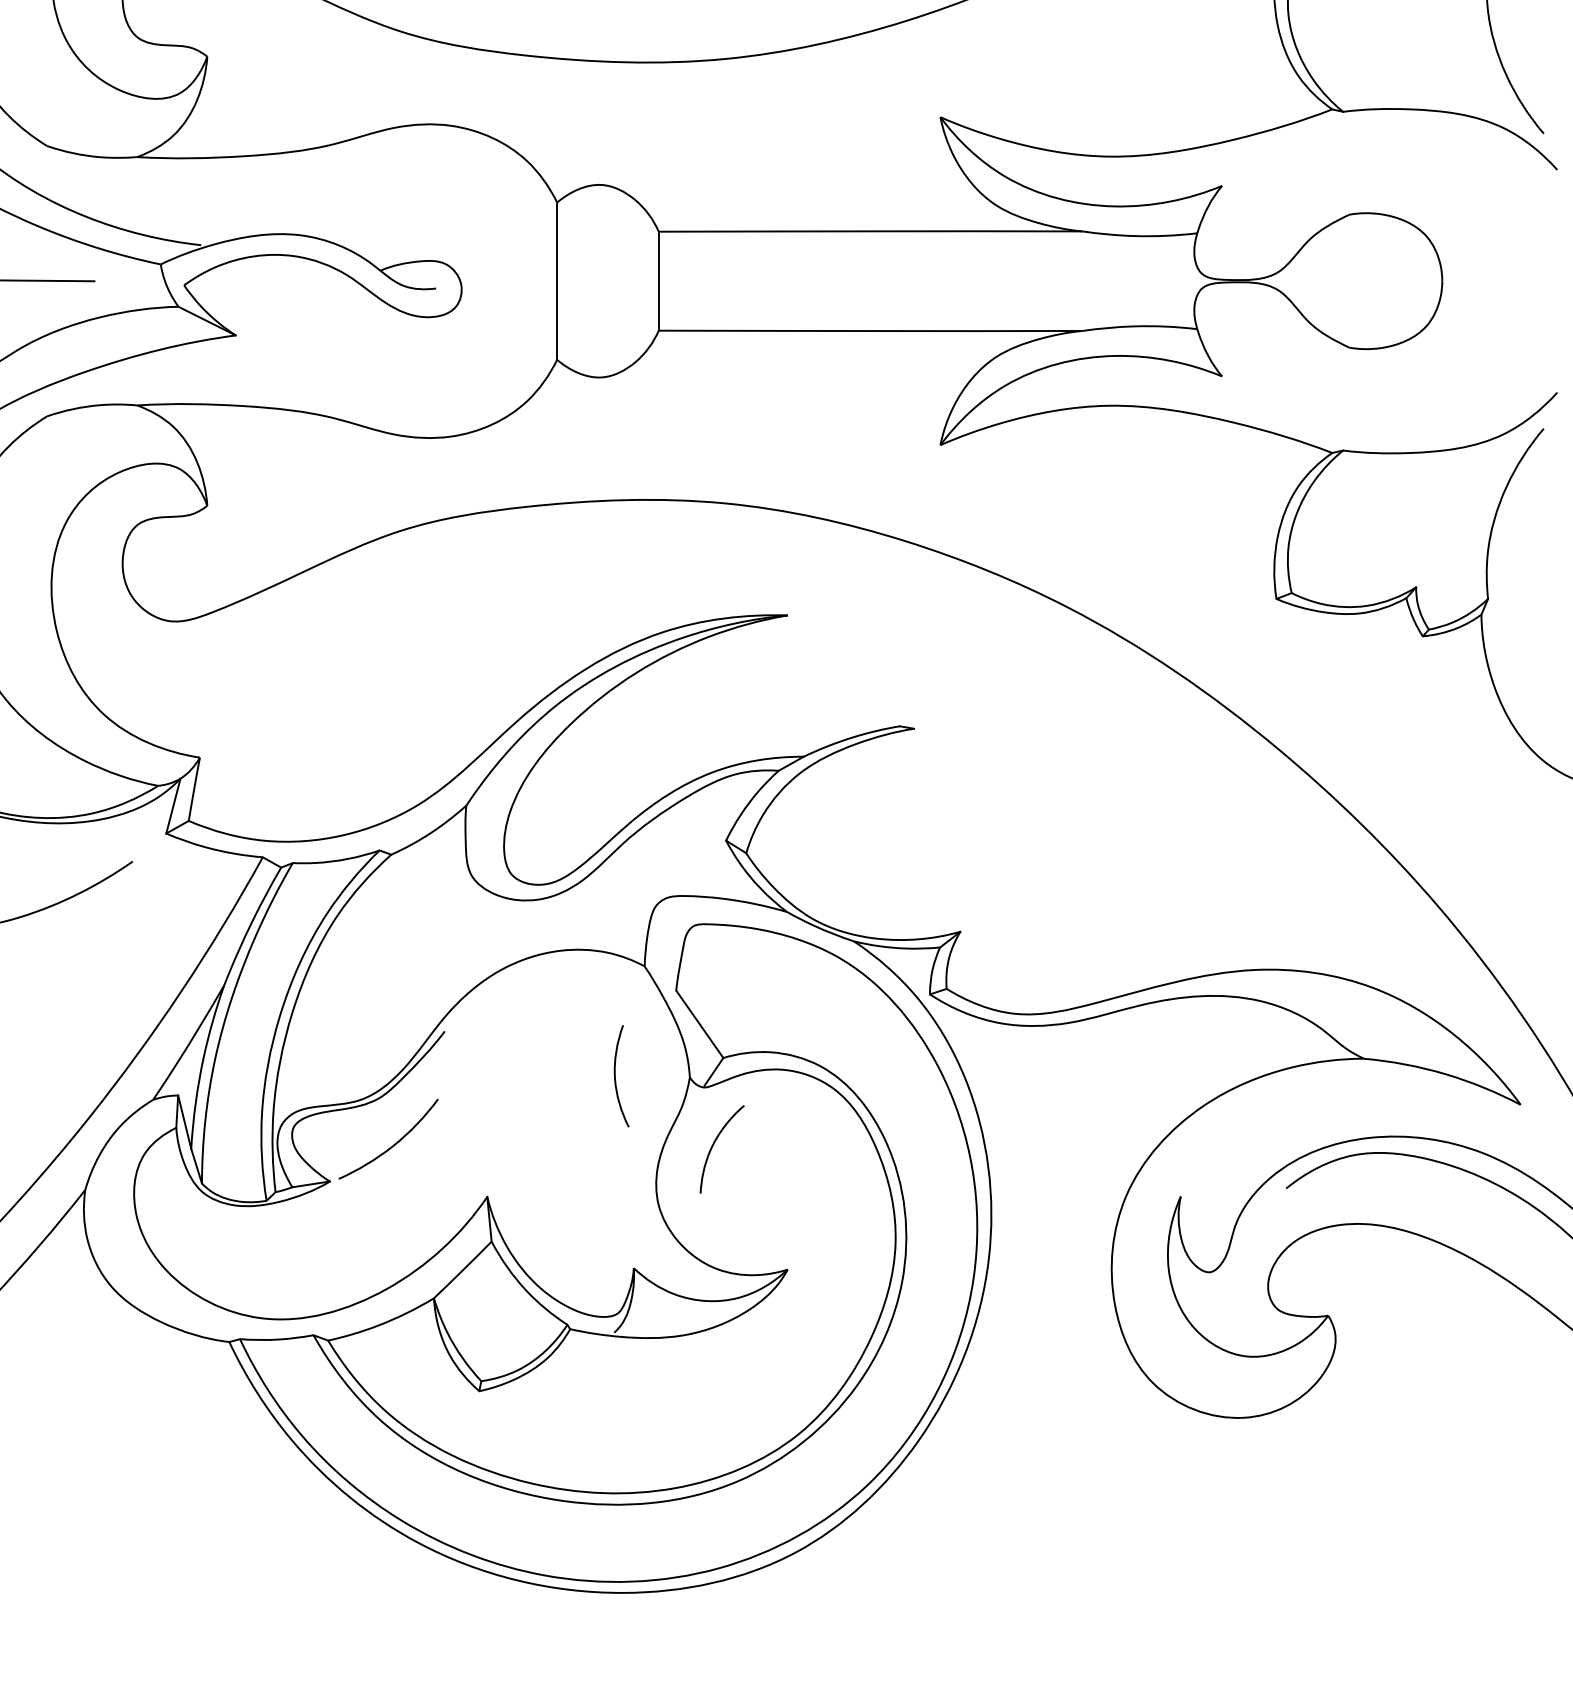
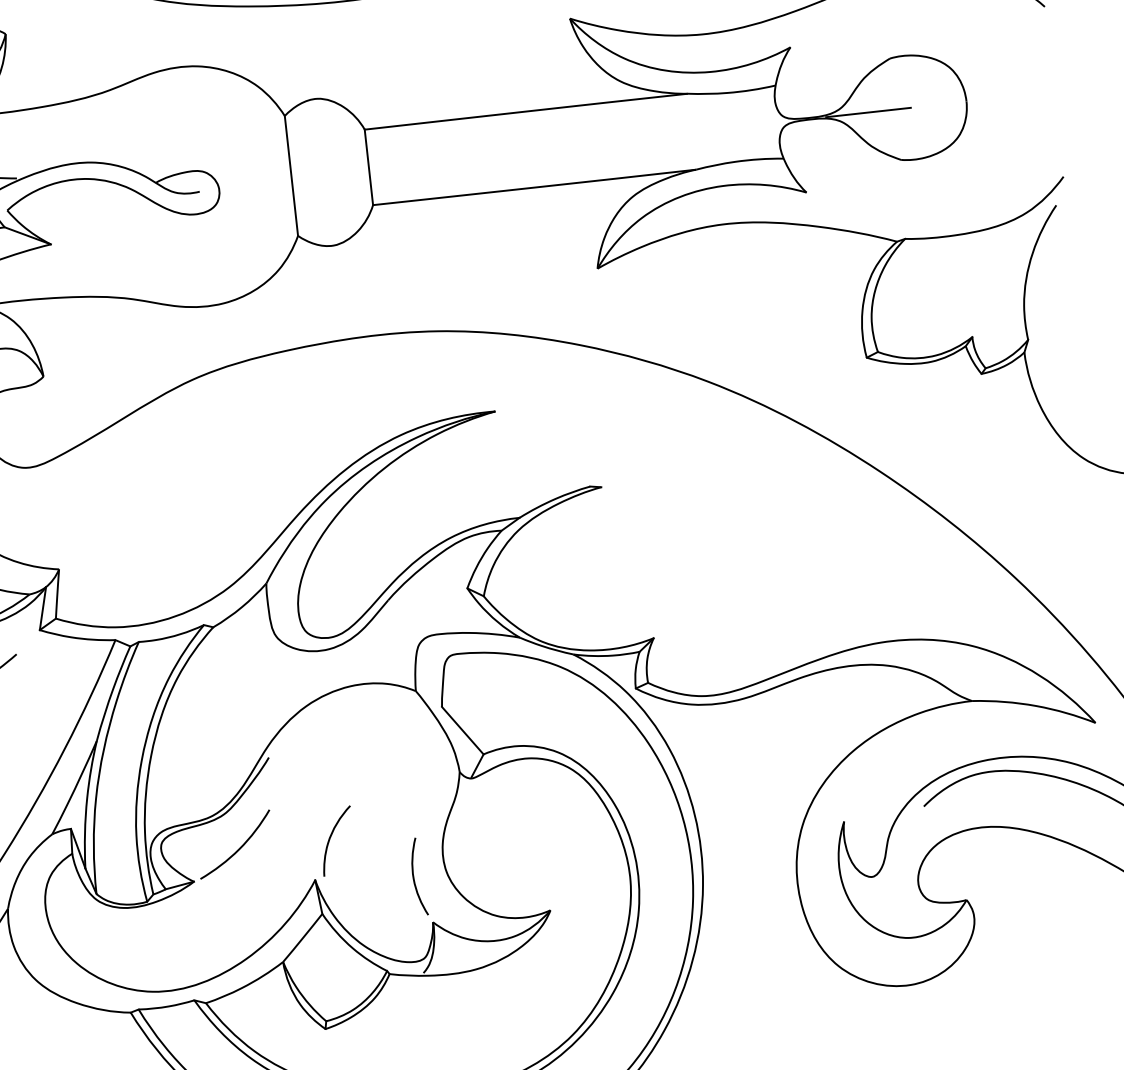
line: (1313, 281) -> (868, 112), added
curve: (615, 1076) -> (413, 877), moved
curve: (713, 1146) -> (330, 839), moved

